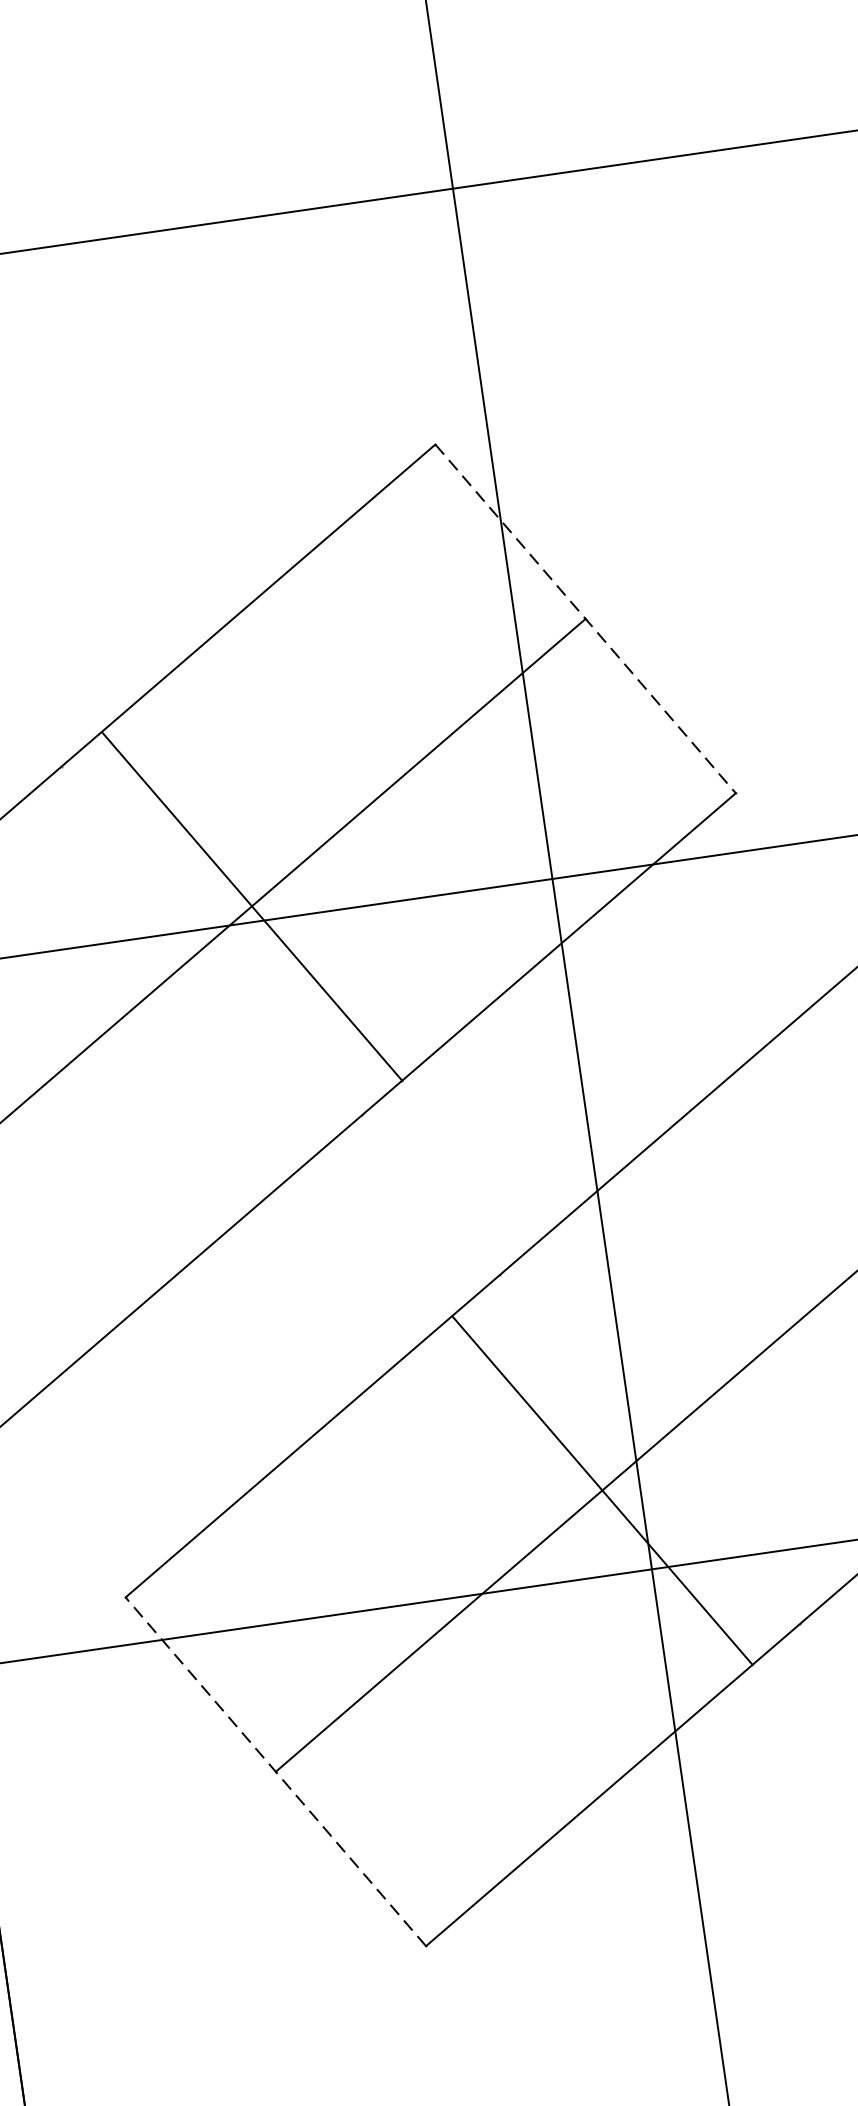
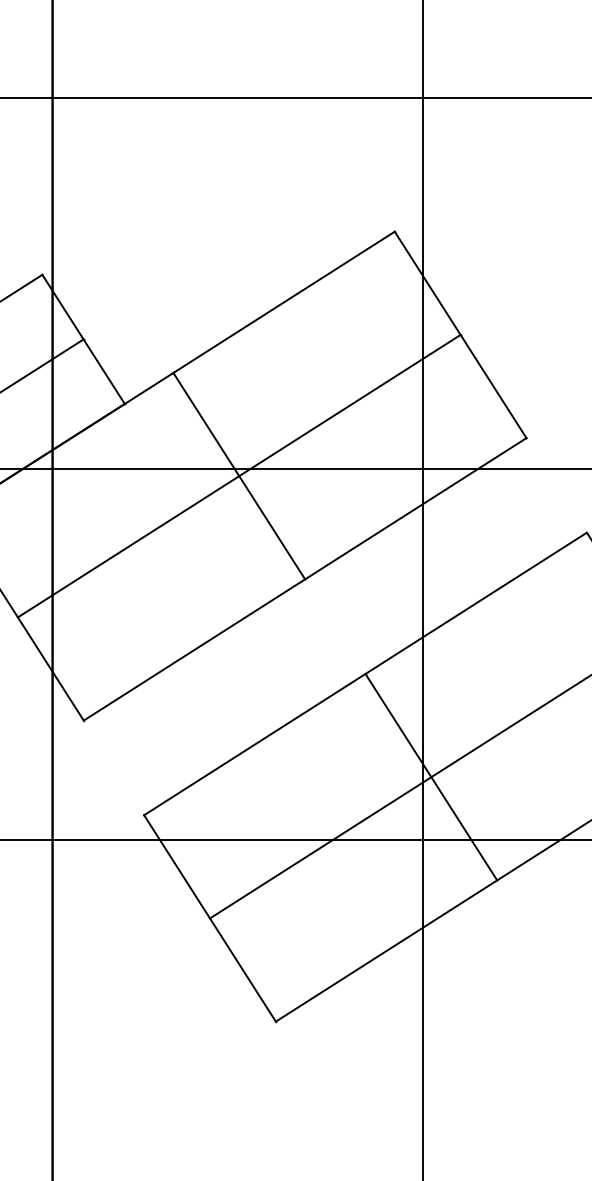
line: (585, 620) -> (460, 335), dashed -> solid
line: (252, 905) -> (239, 475), moved
line: (602, 1489) -> (431, 776), moved
line: (274, 1772) -> (209, 918), dashed -> solid

